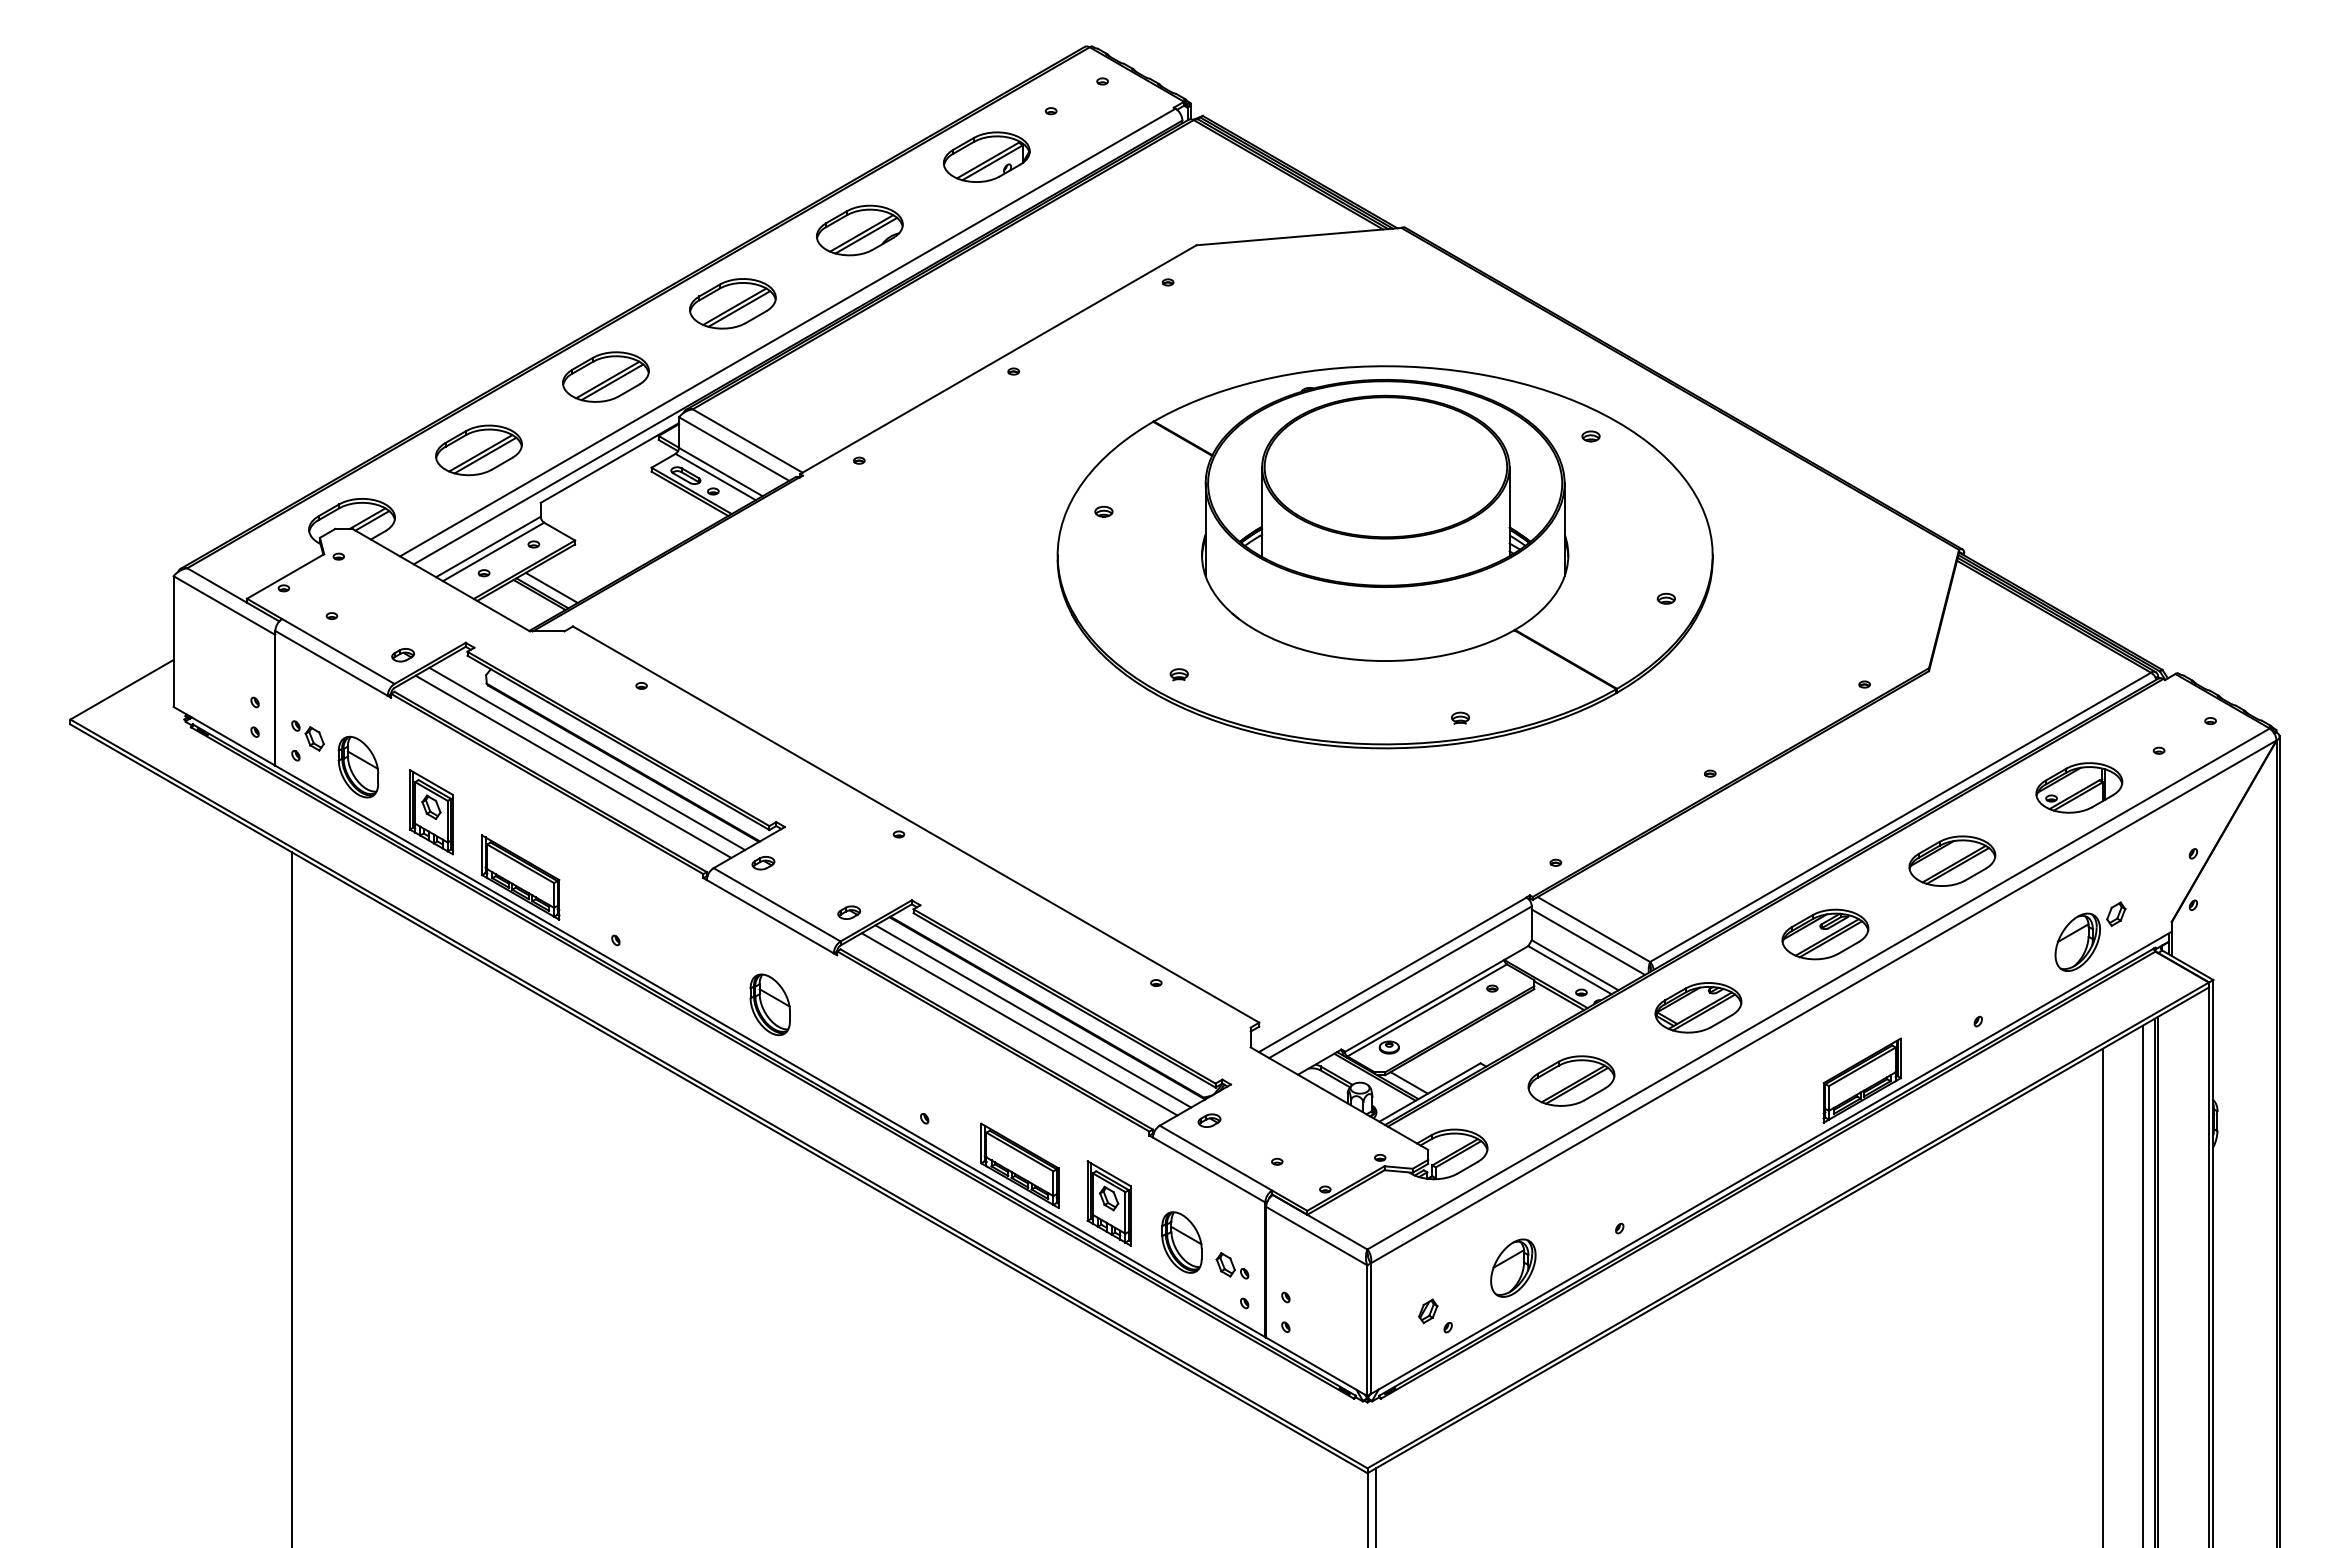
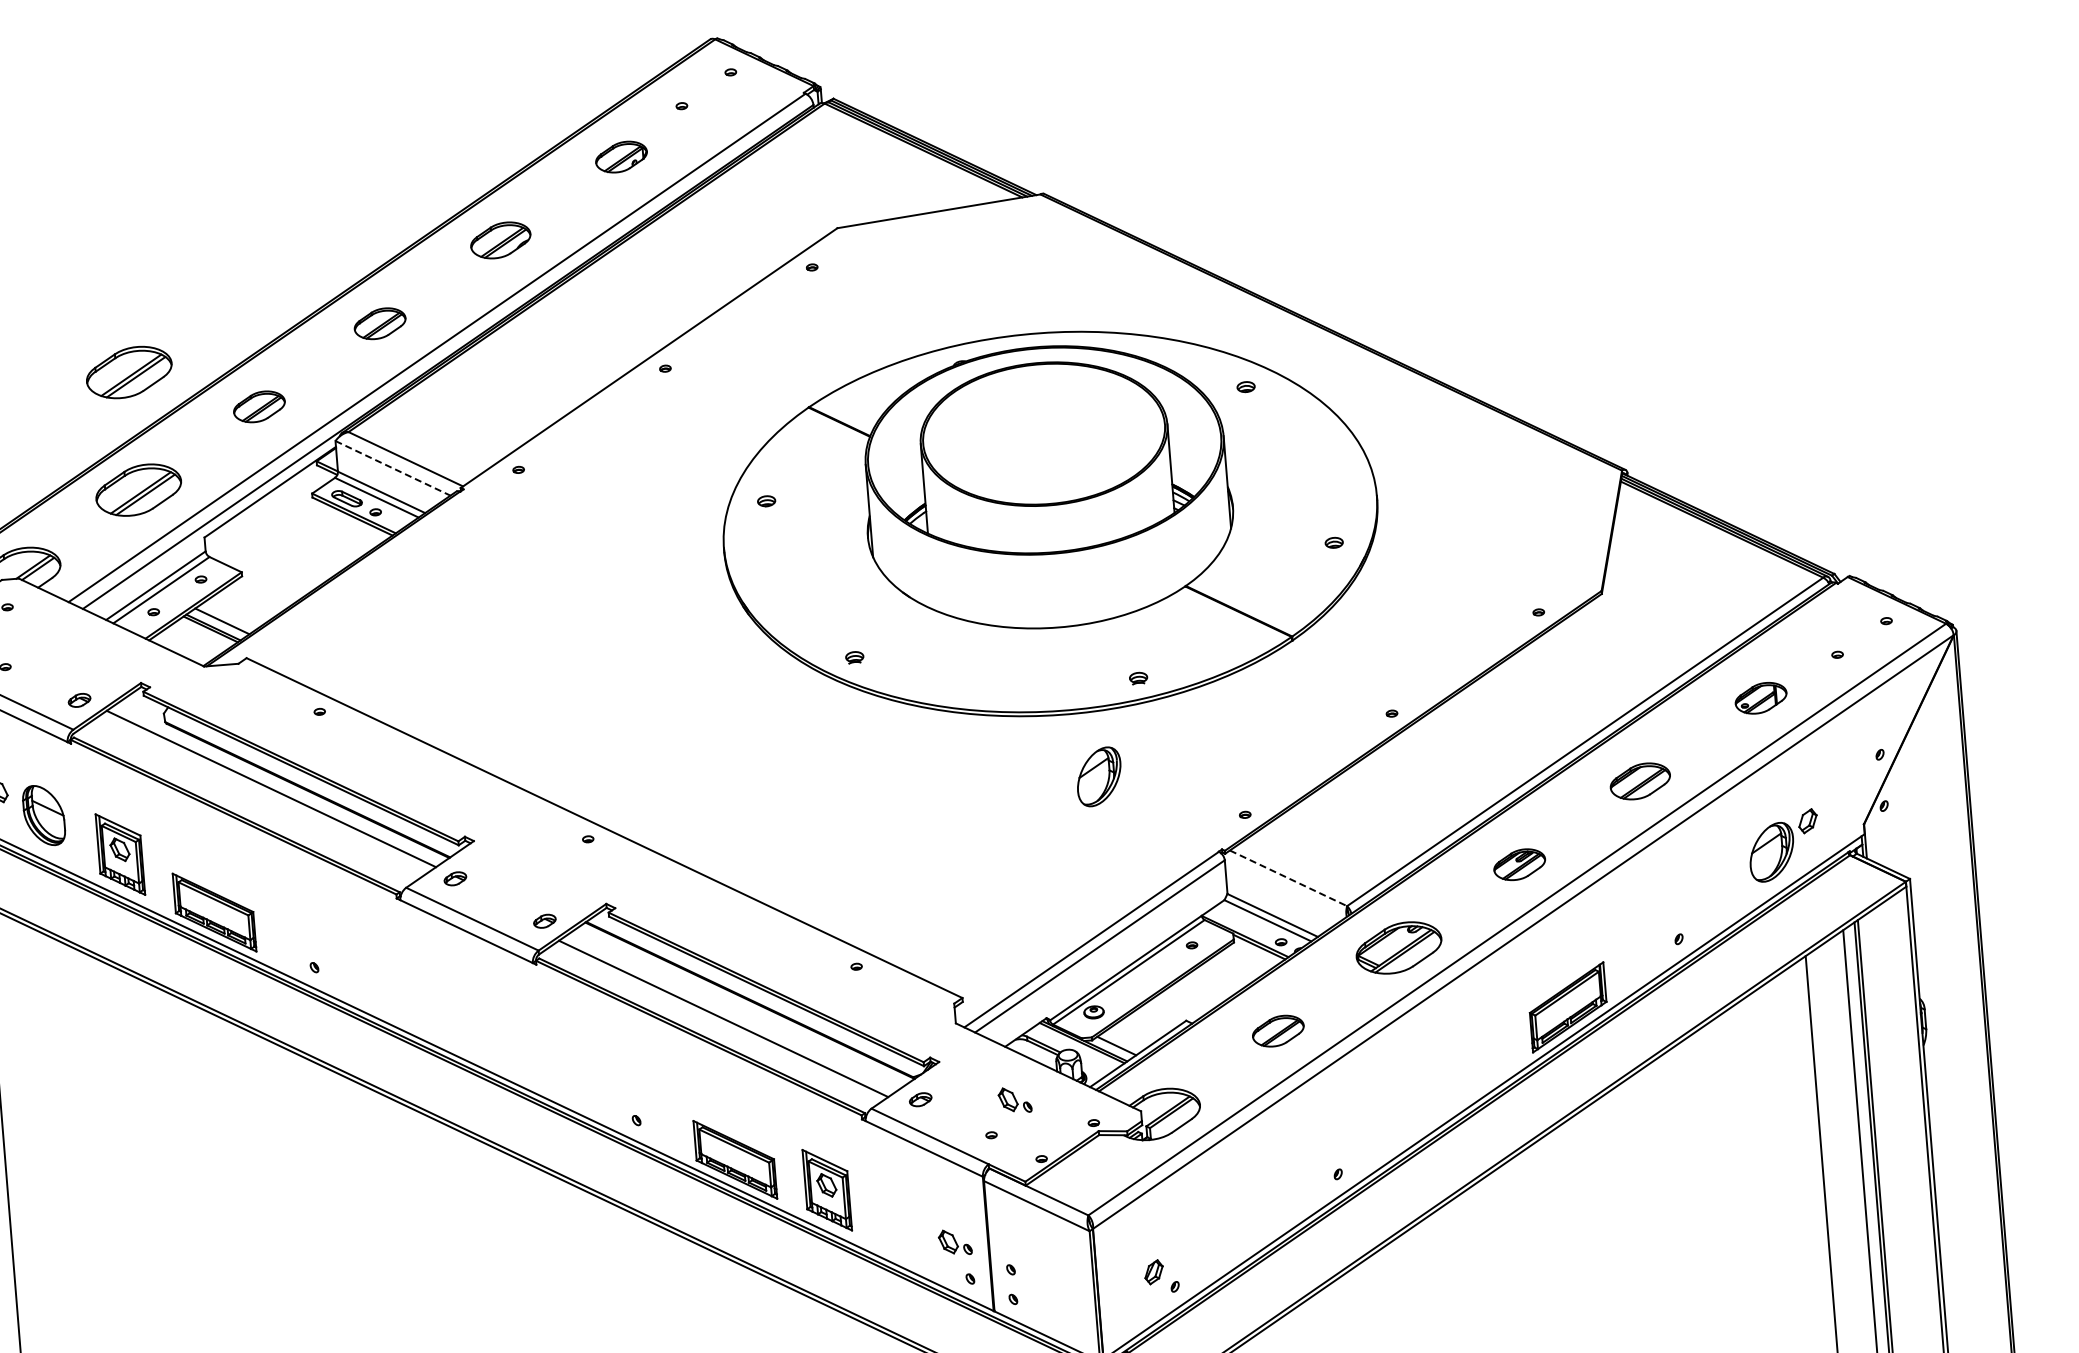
part: (986, 156) -> (621, 156), size x0.6
part: (859, 230) -> (500, 240), size x0.7
part: (732, 303) -> (379, 323), size x0.6
part: (478, 332) -> (128, 372), added
part: (605, 376) -> (258, 406), size x0.6
line: (734, 449) -> (393, 468), solid -> dashed
line: (573, 766) -> (258, 797), removed
part: (2079, 787) -> (1761, 697), size x0.6
part: (1952, 860) -> (1640, 780), size x0.7
line: (1593, 929) -> (1288, 878), solid -> dashed
part: (1825, 934) -> (1519, 864), size x0.6
line: (1588, 941) -> (1284, 890), removed
part: (769, 1004) -> (472, 1019), removed
line: (1033, 1016) -> (736, 1009), removed
part: (1571, 1080) -> (1278, 1030), size x0.6
part: (1303, 1128) -> (1015, 1099), added
part: (1181, 1242) -> (902, 1223), removed
part: (1513, 1267) -> (1099, 776), moved

